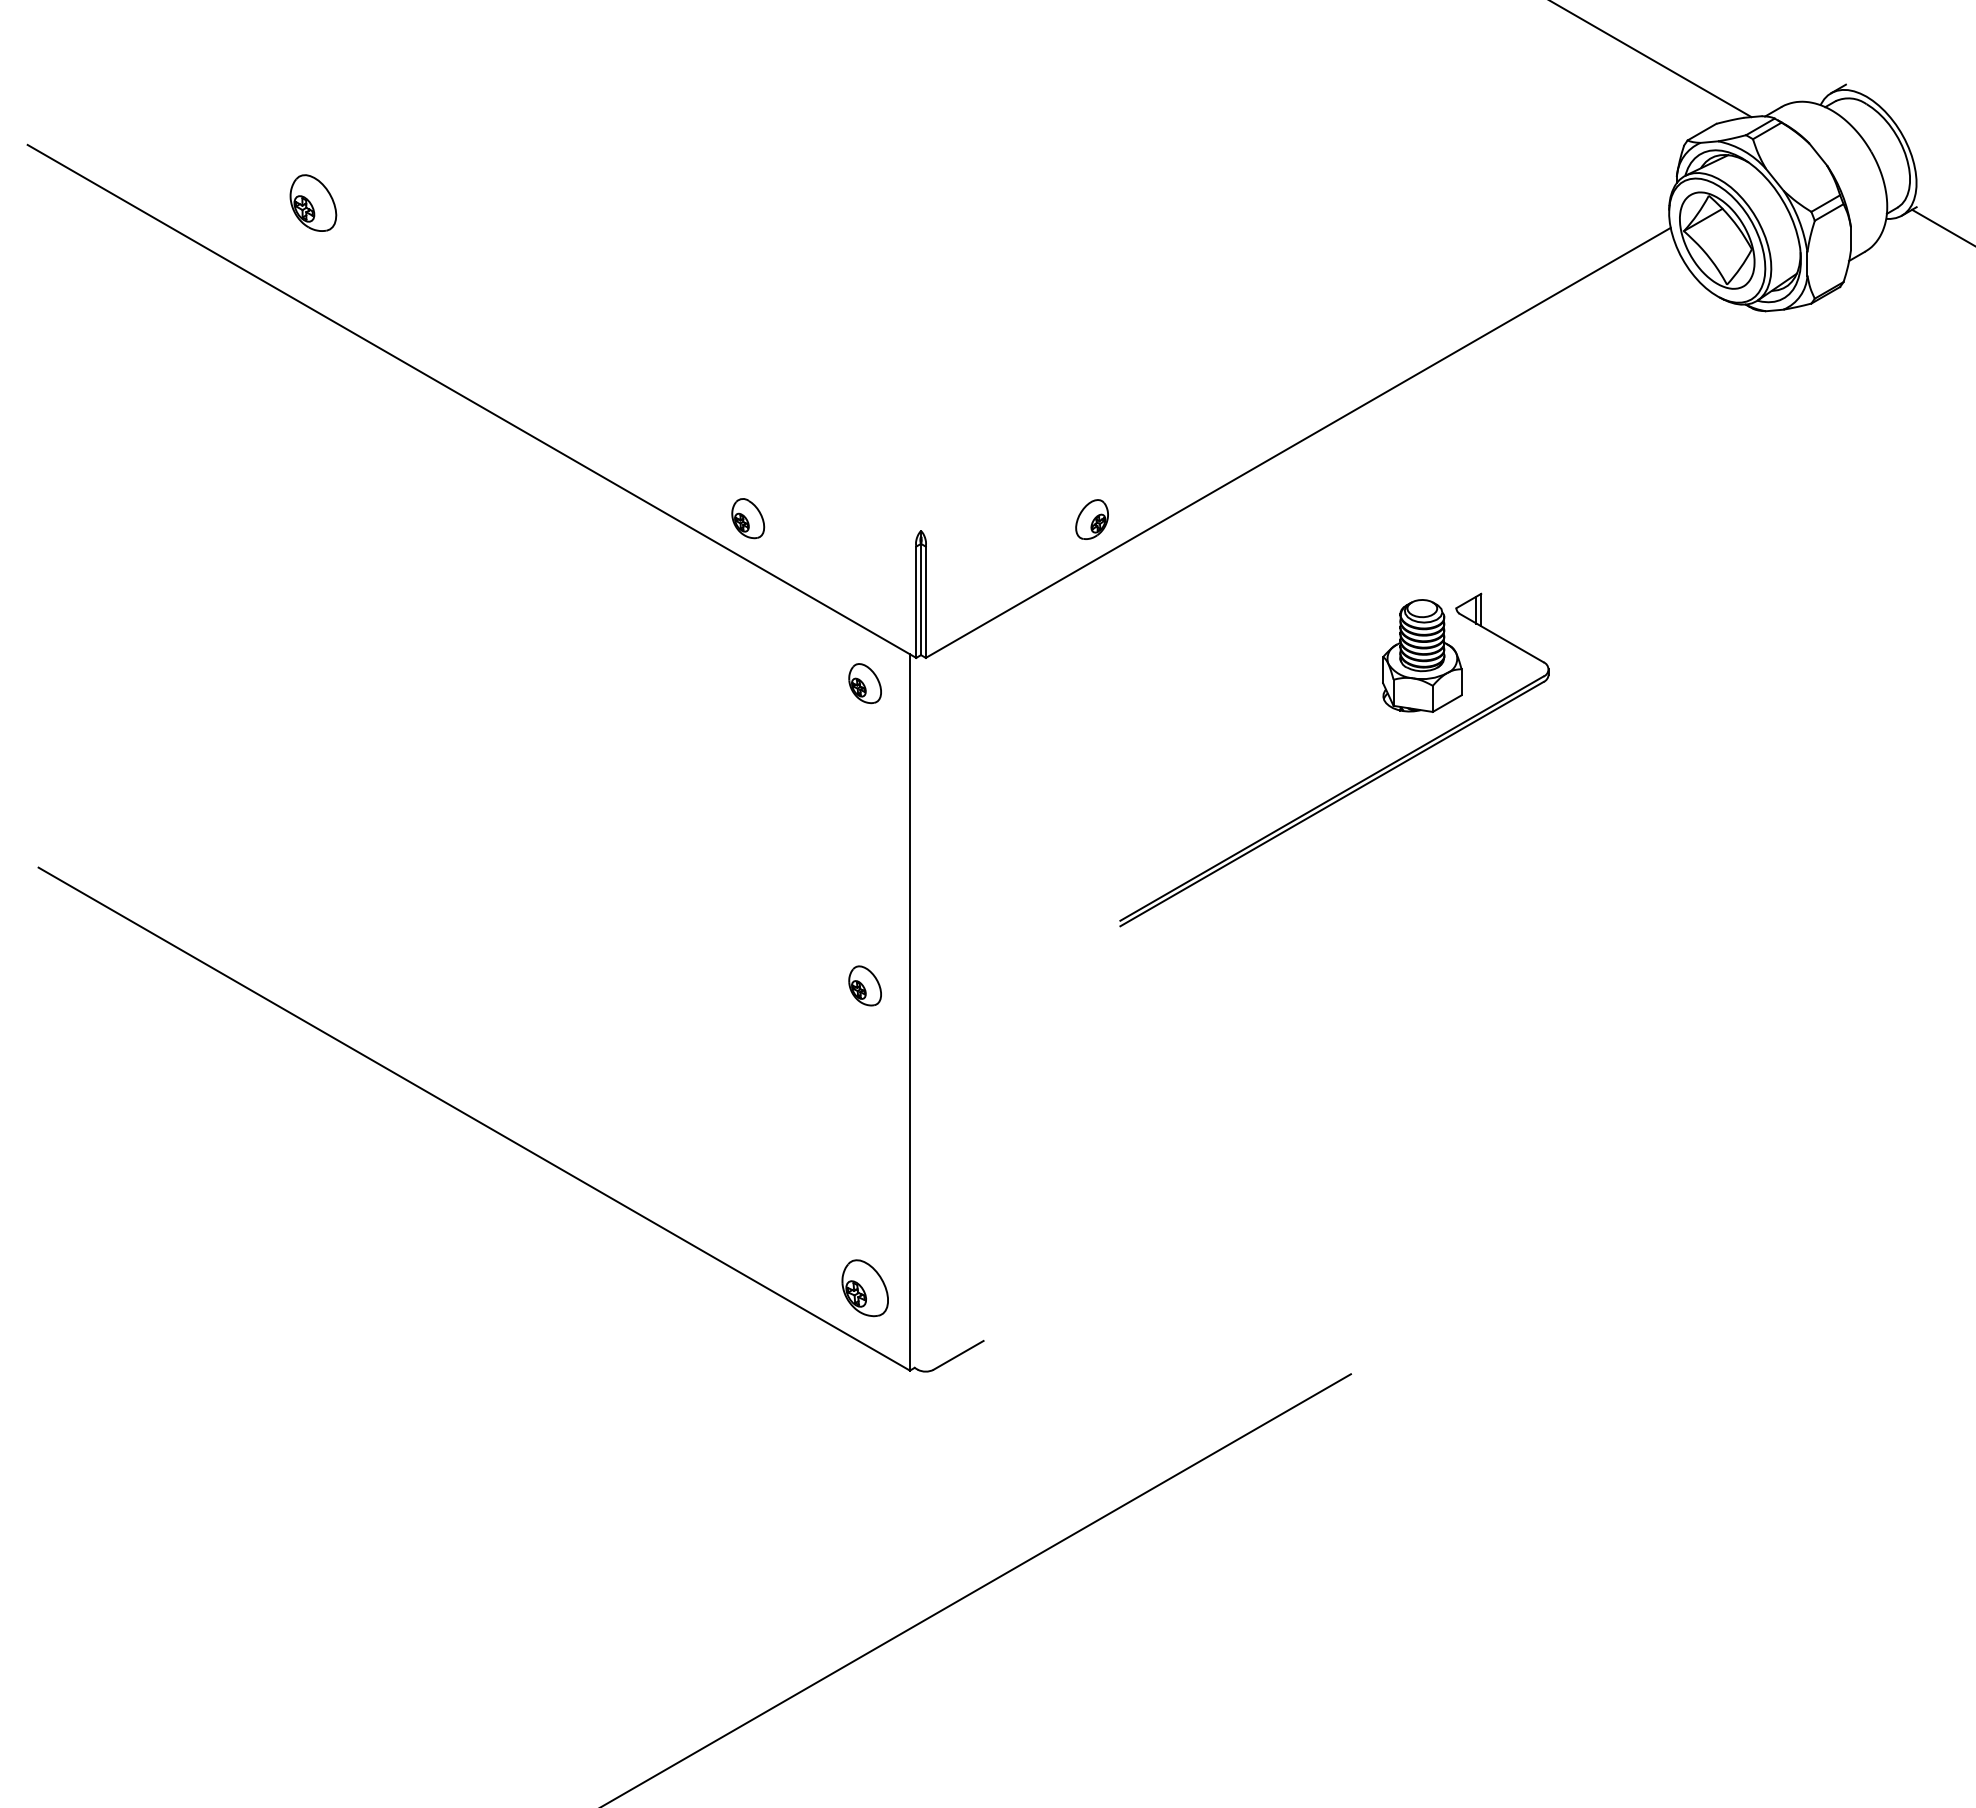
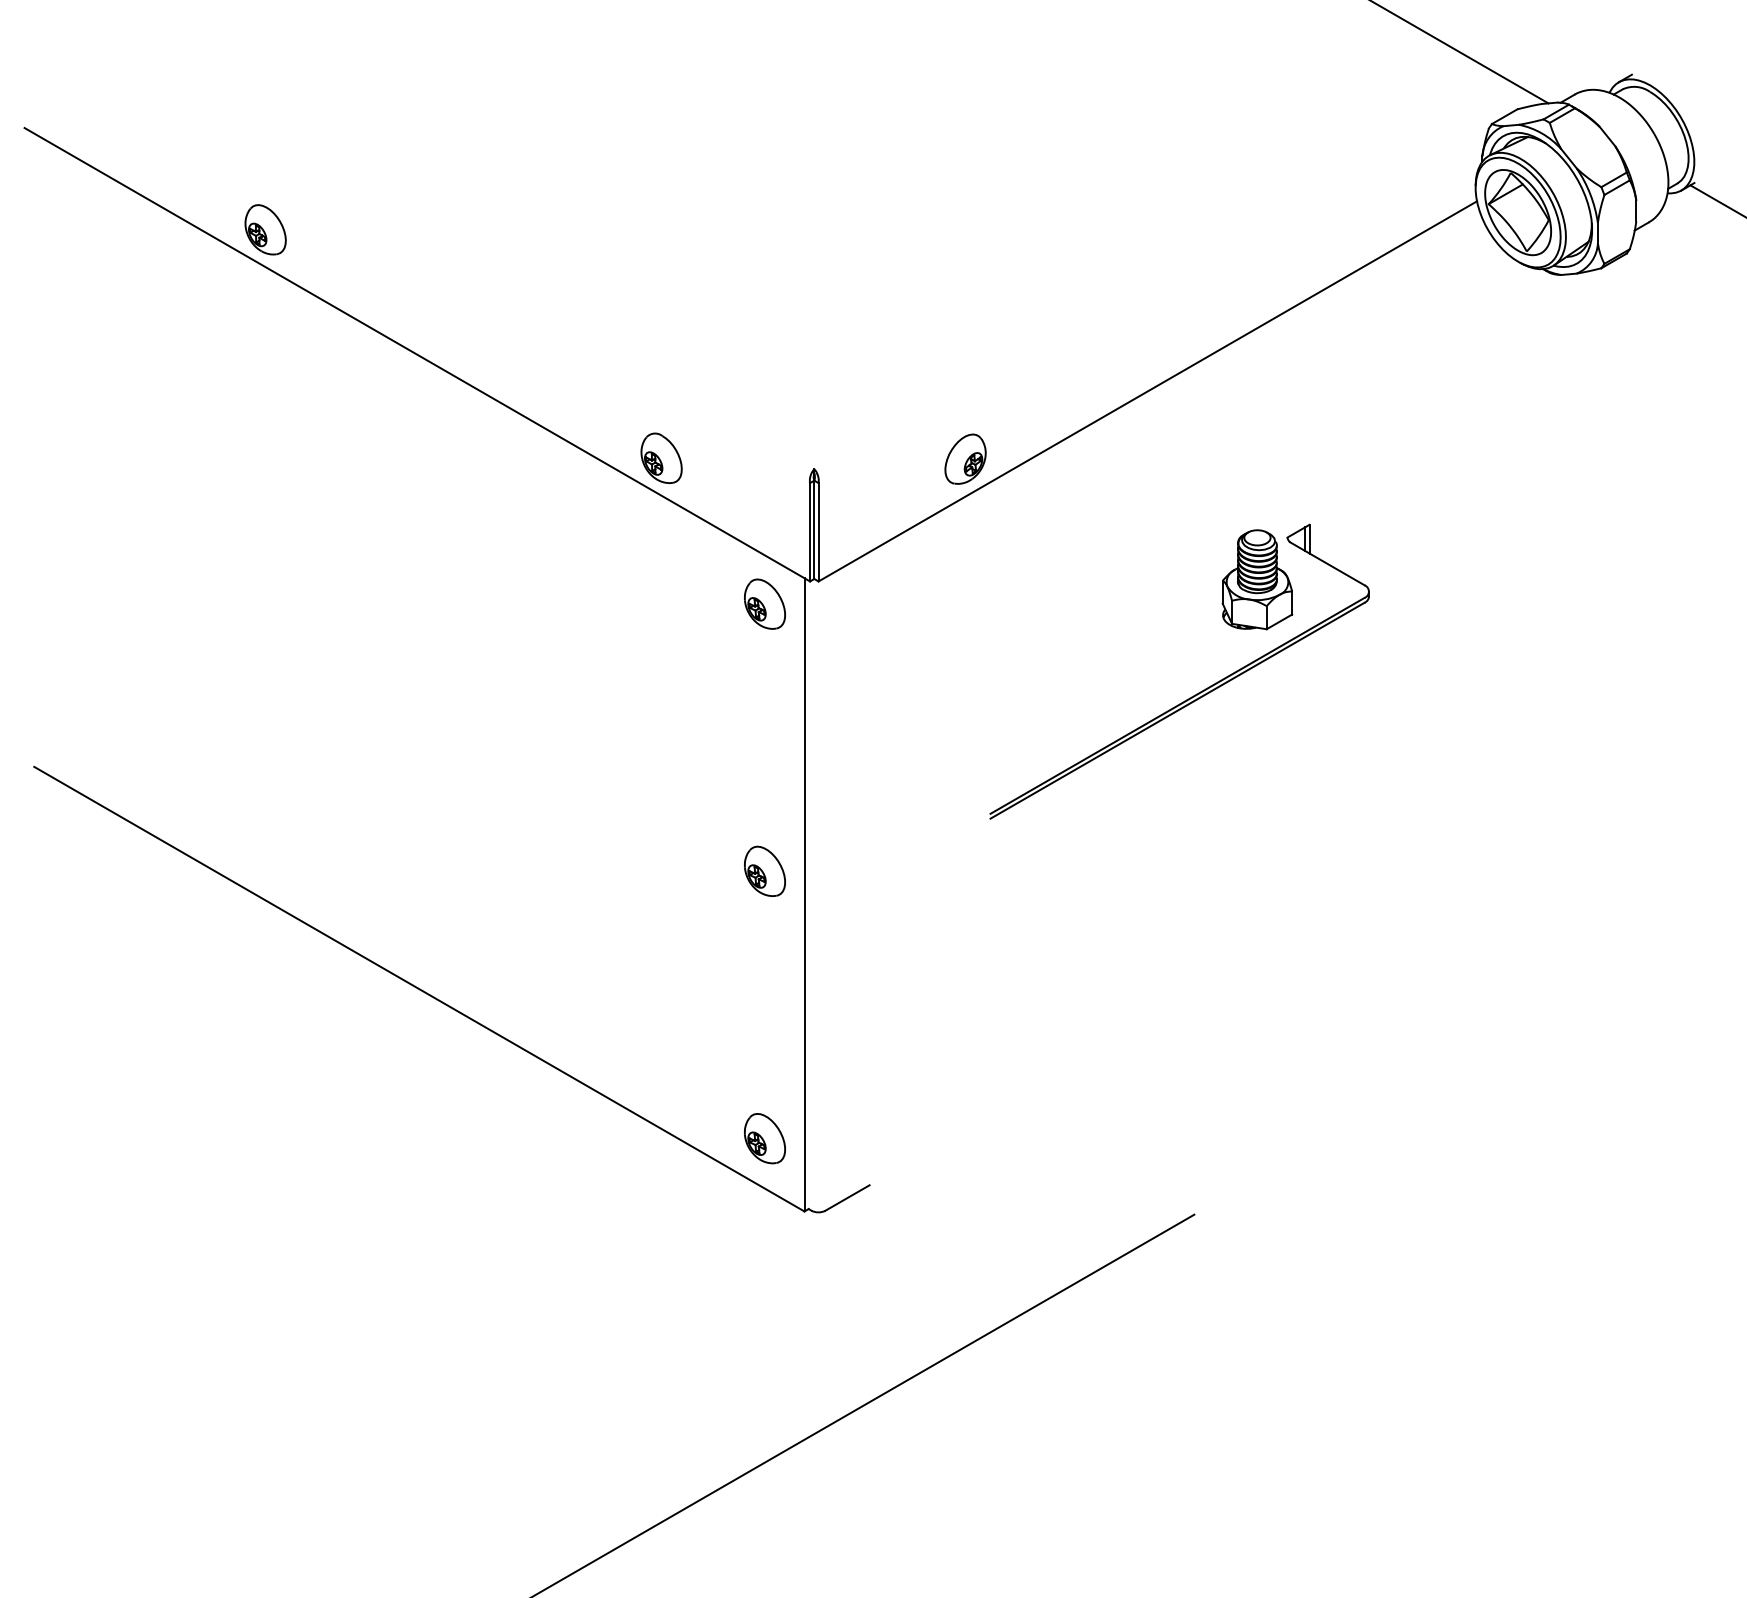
part: (313, 202) -> (265, 229), moved
part: (747, 518) -> (660, 458), size x1.43
part: (1091, 519) -> (964, 459), size x1.43
part: (864, 683) -> (764, 604), size x1.43
part: (864, 985) -> (764, 871), size x1.43

